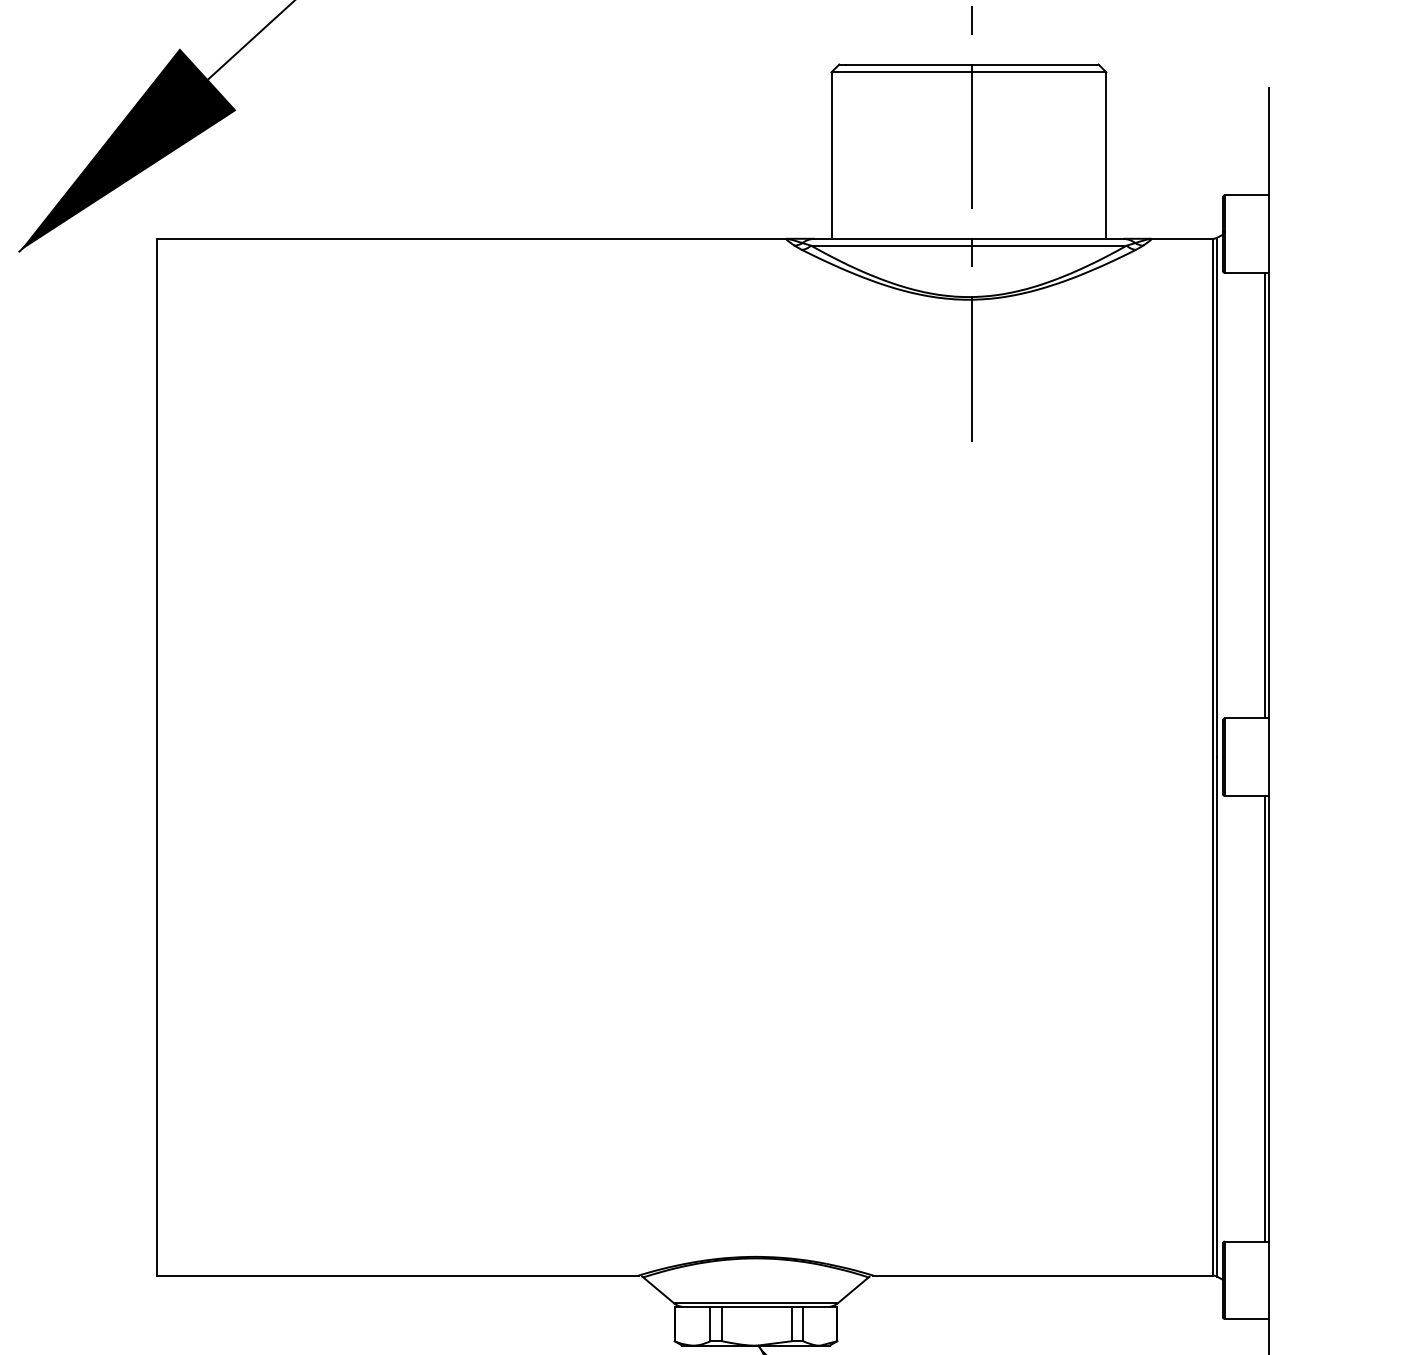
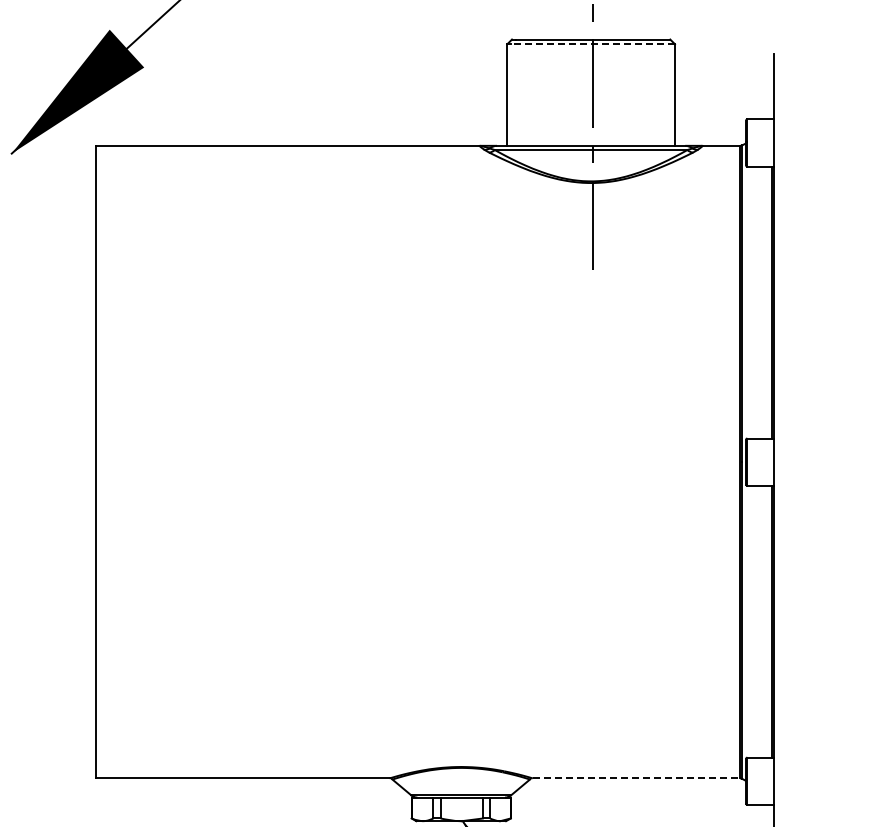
line: (972, 72) -> (593, 44), solid -> dashed
line: (1043, 1275) -> (636, 778), solid -> dashed

